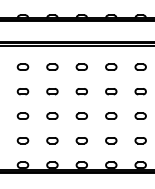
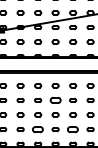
part: (81, 91) -> (55, 100), size x1.6
part: (53, 140) -> (38, 129), size x1.6
part: (111, 140) -> (73, 129), size x1.6

